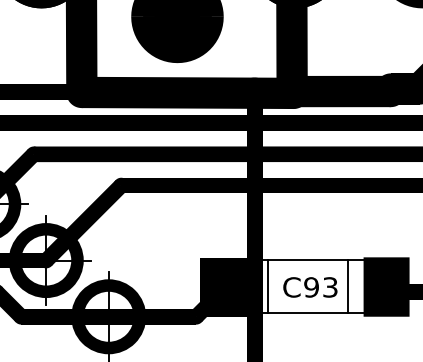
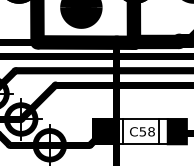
text: (319, 286) -> (146, 131), C93 -> C58

